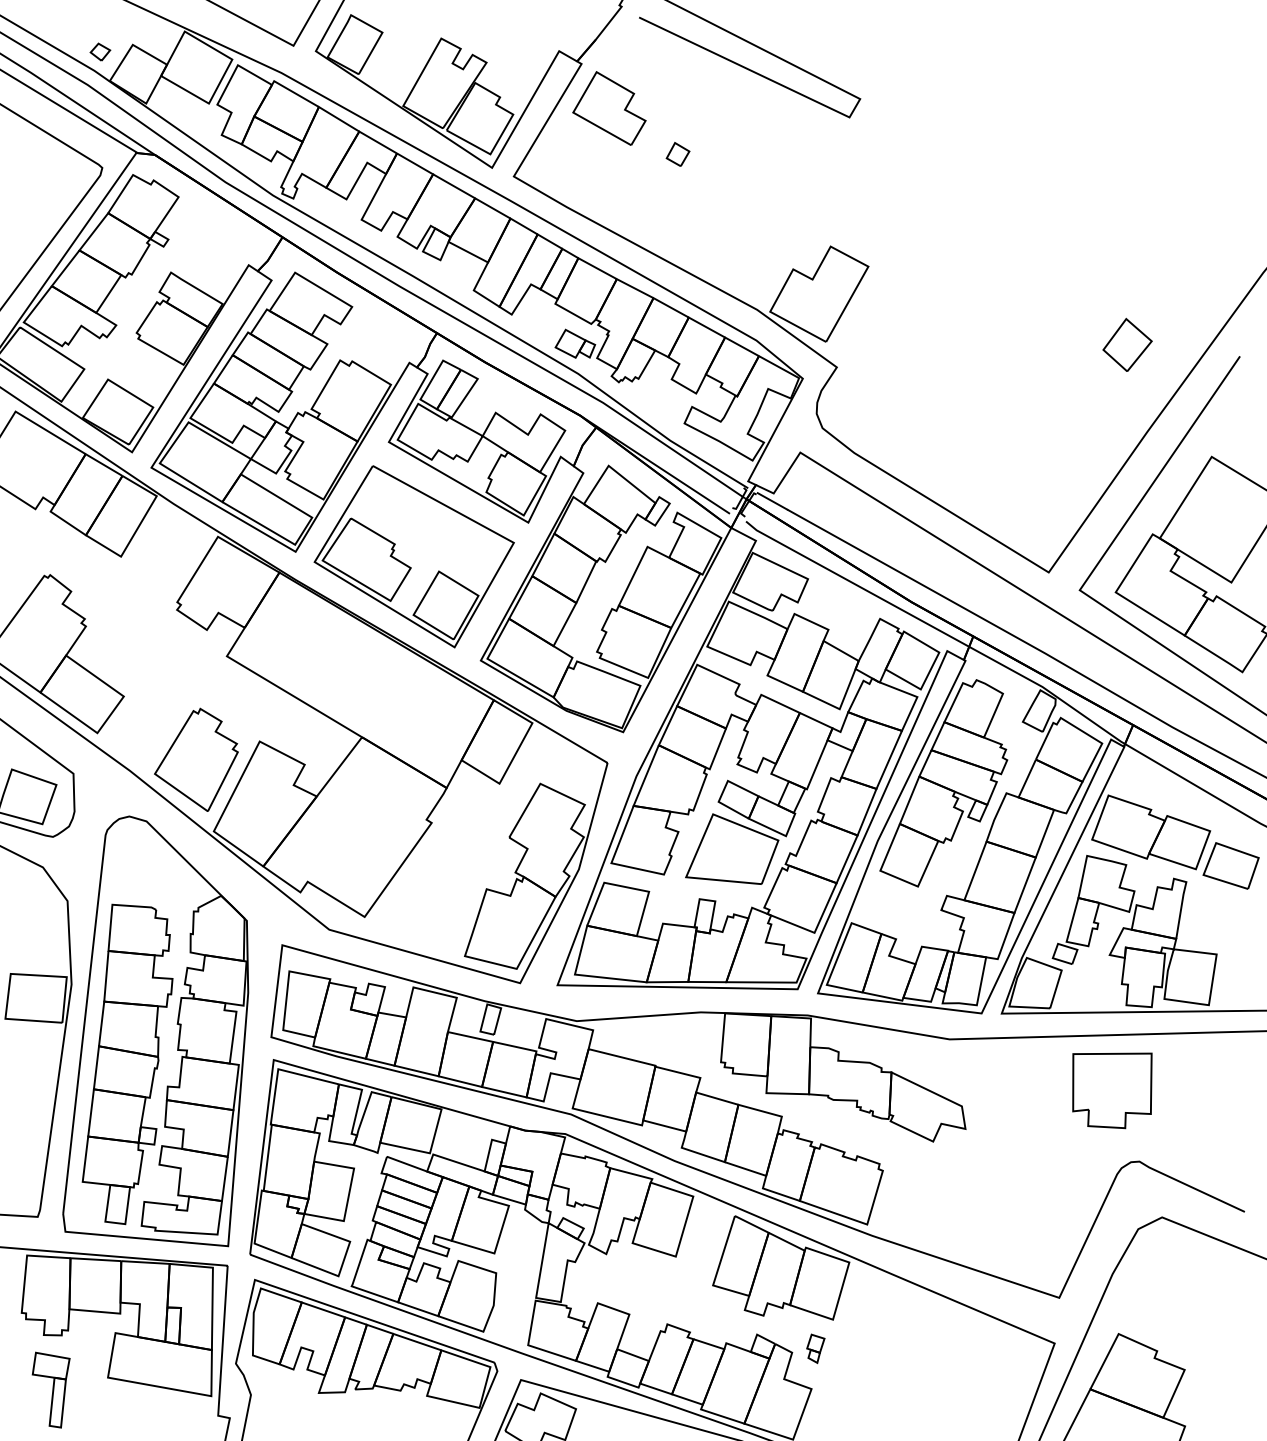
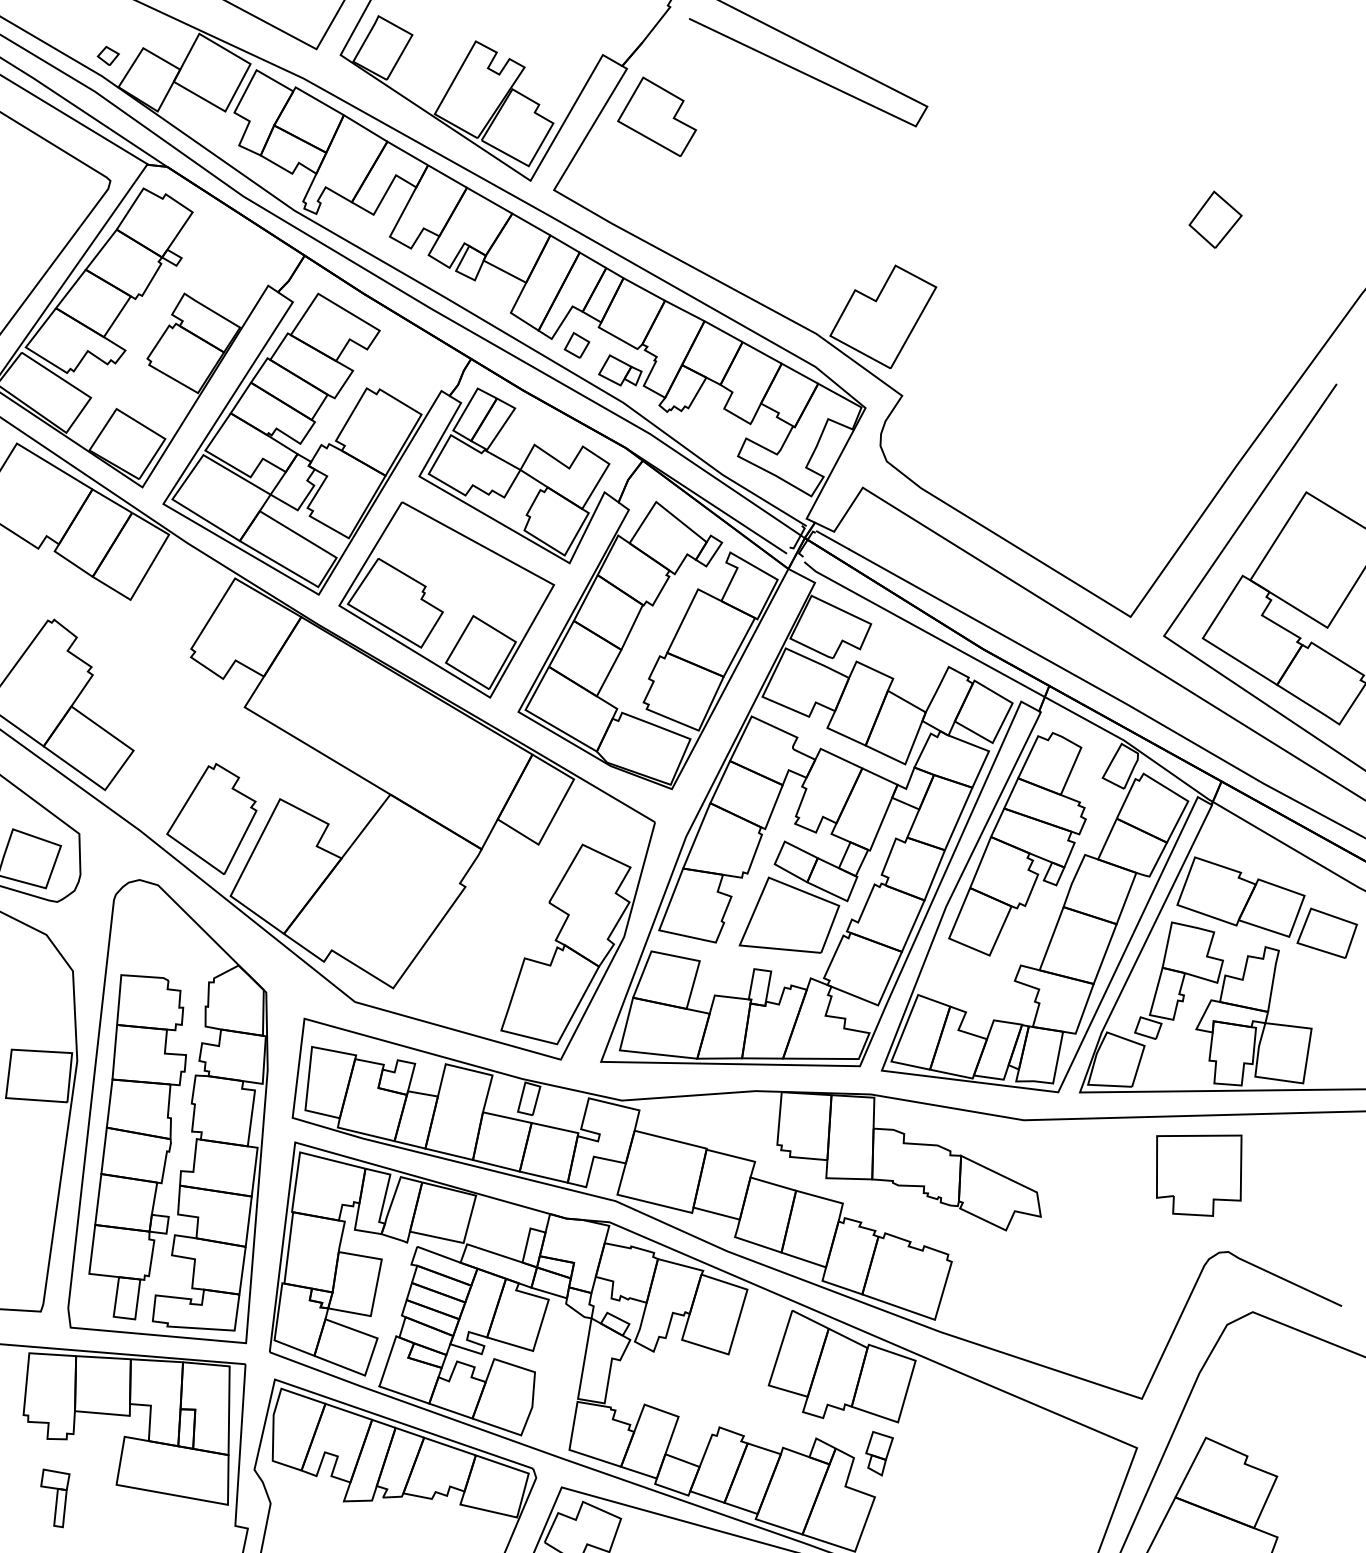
part: (677, 153) -> (576, 344), moved
part: (1127, 344) -> (1215, 219), moved
part: (815, 1348) -> (879, 1453), size x1.43
part: (51, 1390) -> (55, 1498), size x0.71

